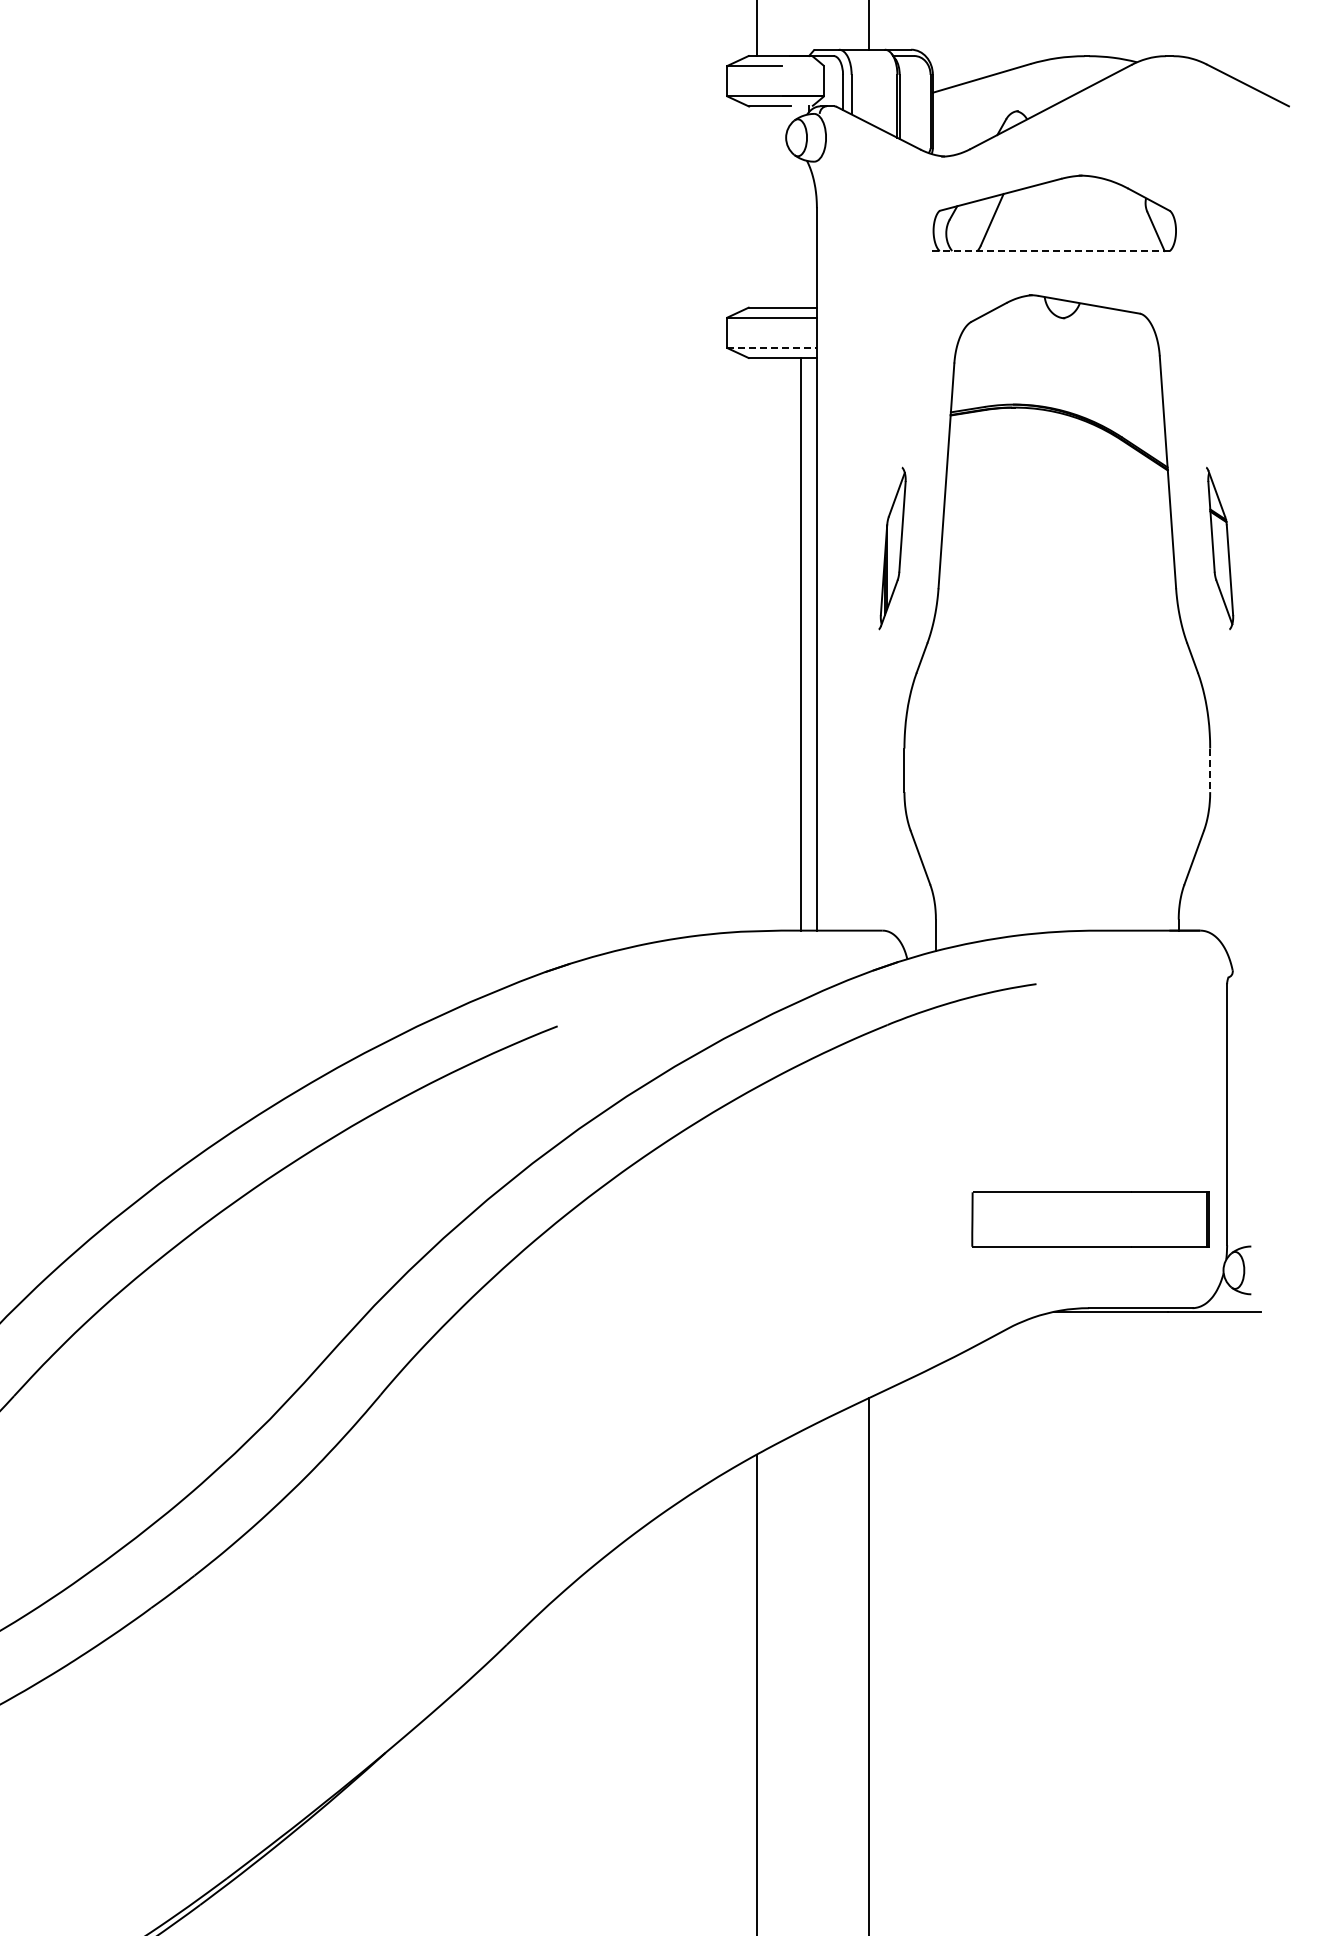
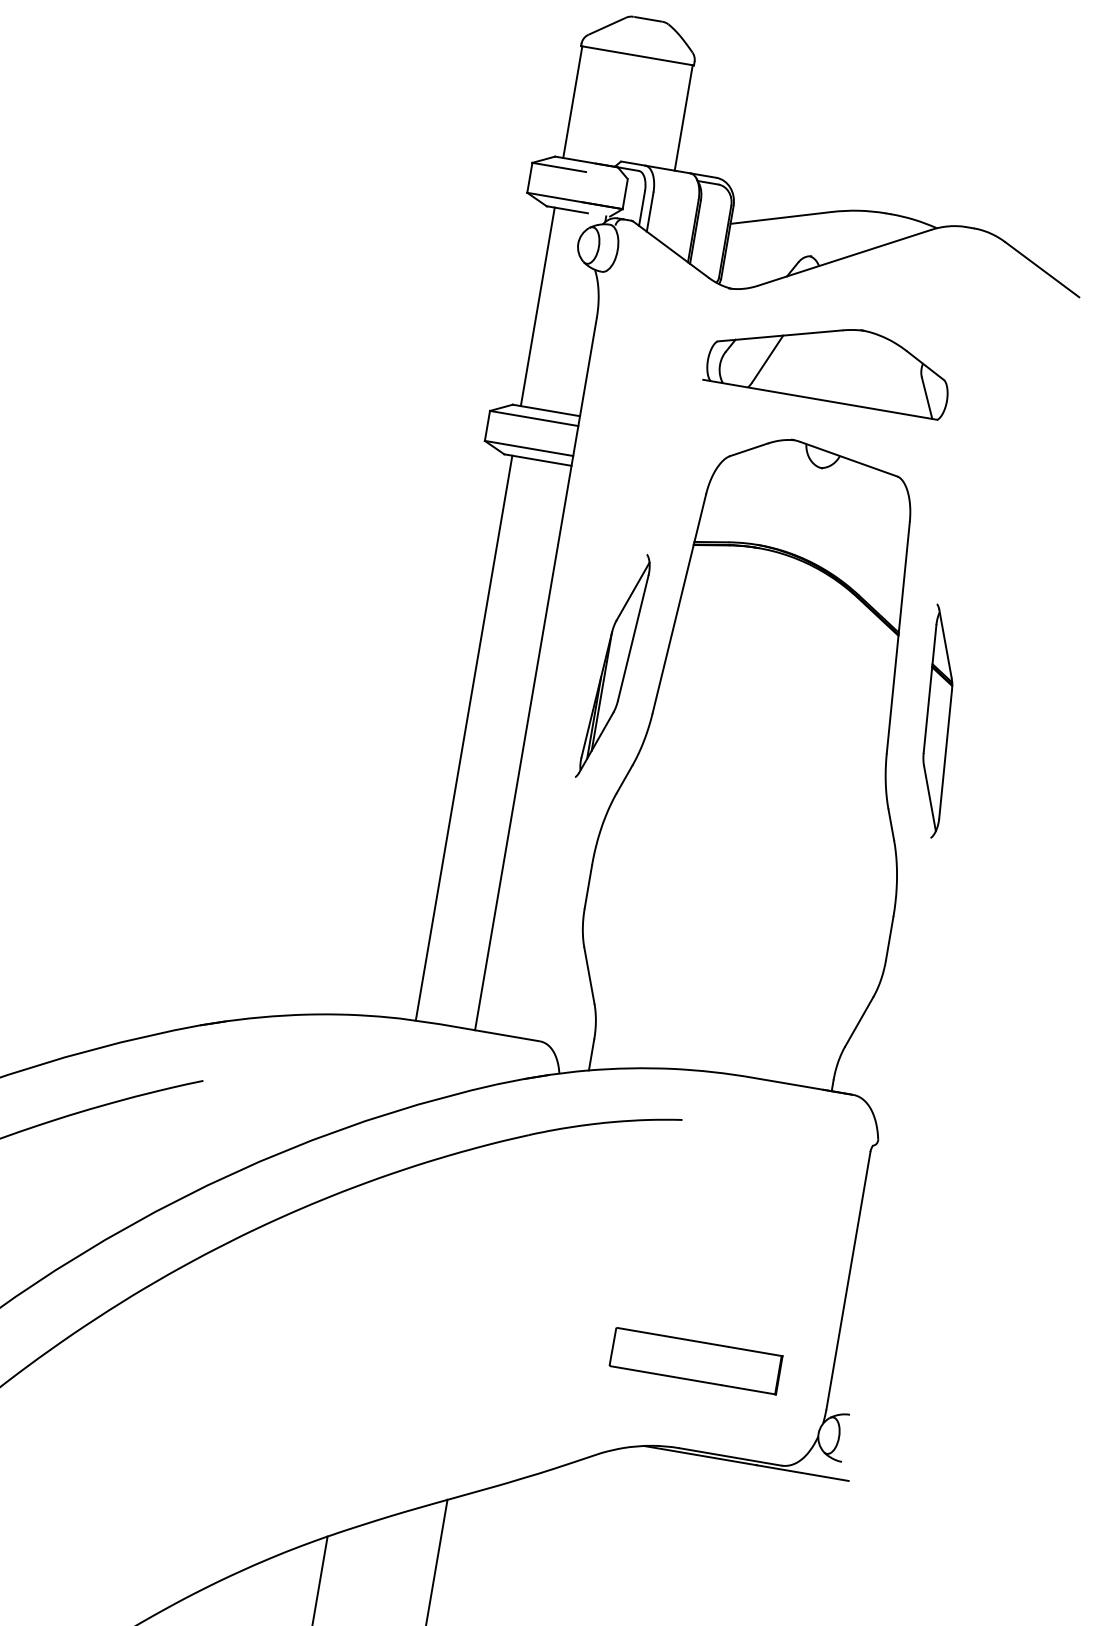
line: (756, 206) -> (537, 306), added
line: (1050, 251) -> (819, 400), dashed -> solid
line: (772, 348) -> (529, 448), dashed -> solid
part: (892, 548) -> (613, 666), size x1.43
part: (1219, 548) -> (936, 721), size x1.43
line: (800, 644) -> (463, 738), moved
line: (1210, 770) -> (890, 938), dashed -> solid
part: (1090, 1219) -> (696, 1361), size x0.71

